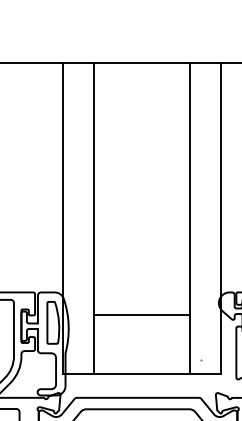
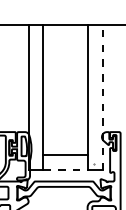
line: (220, 218) -> (102, 97), solid -> dashed
line: (141, 314) -> (65, 155), moved
line: (143, 374) -> (66, 170), solid -> dashed

